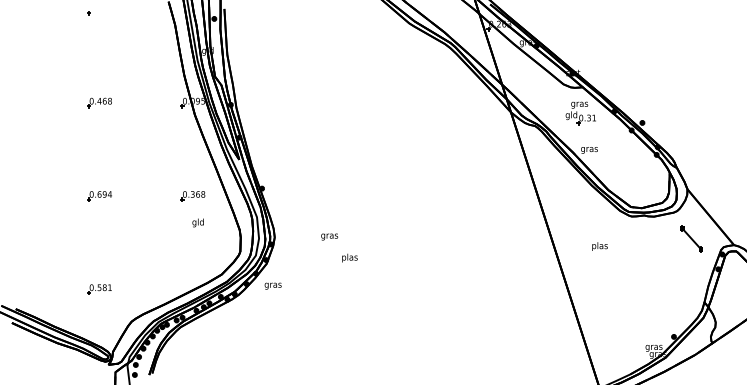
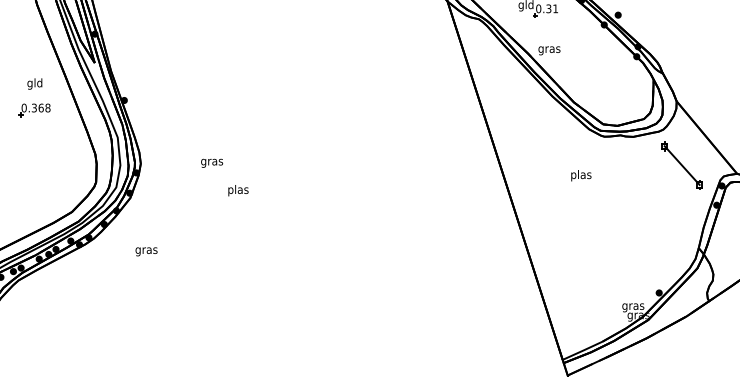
text: (197, 222) -> (34, 83), moved
part: (691, 238) -> (681, 165), size x1.43
text: (599, 246) -> (580, 175), moved
text: (272, 285) -> (145, 250), moved

